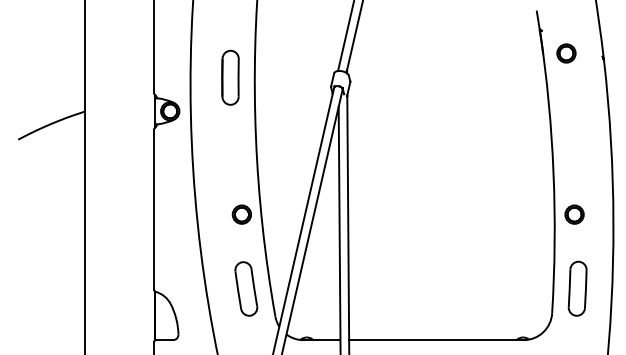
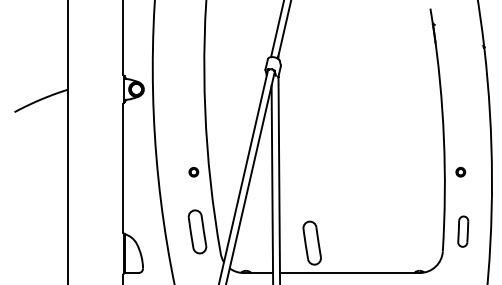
part: (566, 53) -> (454, 43), removed
part: (230, 77) -> (184, 62), removed
part: (241, 214) -> (193, 172), size x0.6
part: (574, 214) -> (460, 172), size x0.6
part: (577, 288) -> (463, 231), size x0.7
part: (389, 302) -> (312, 242), added

